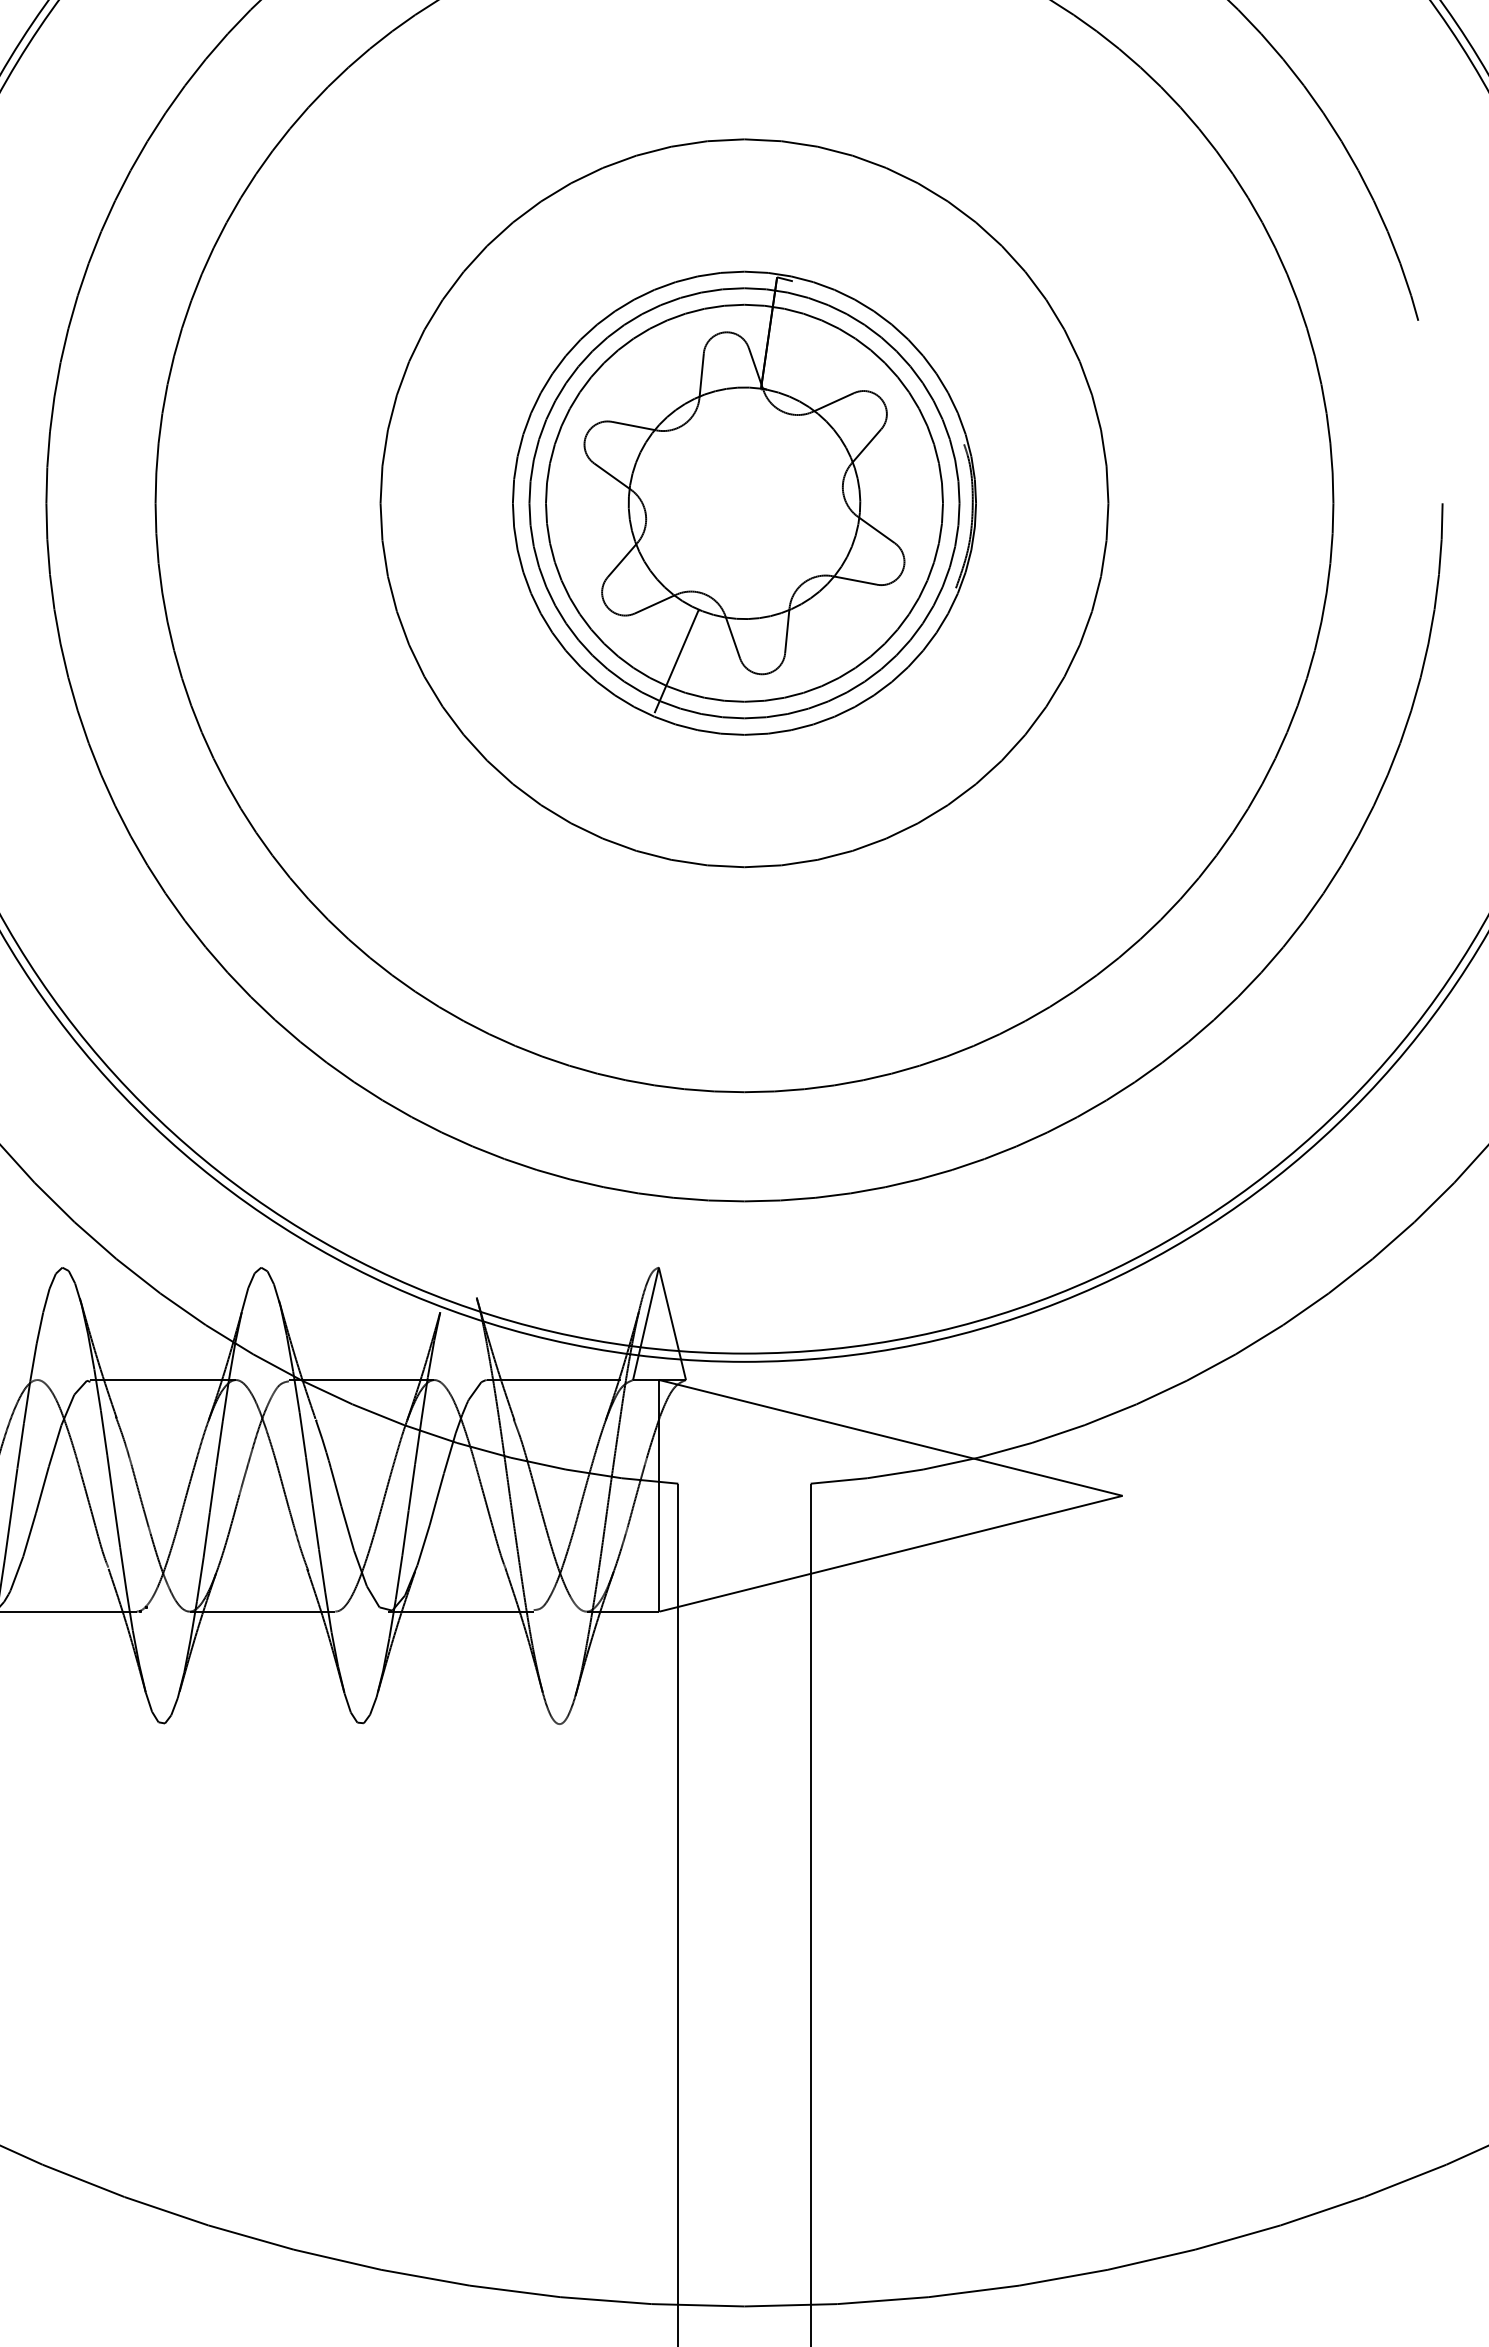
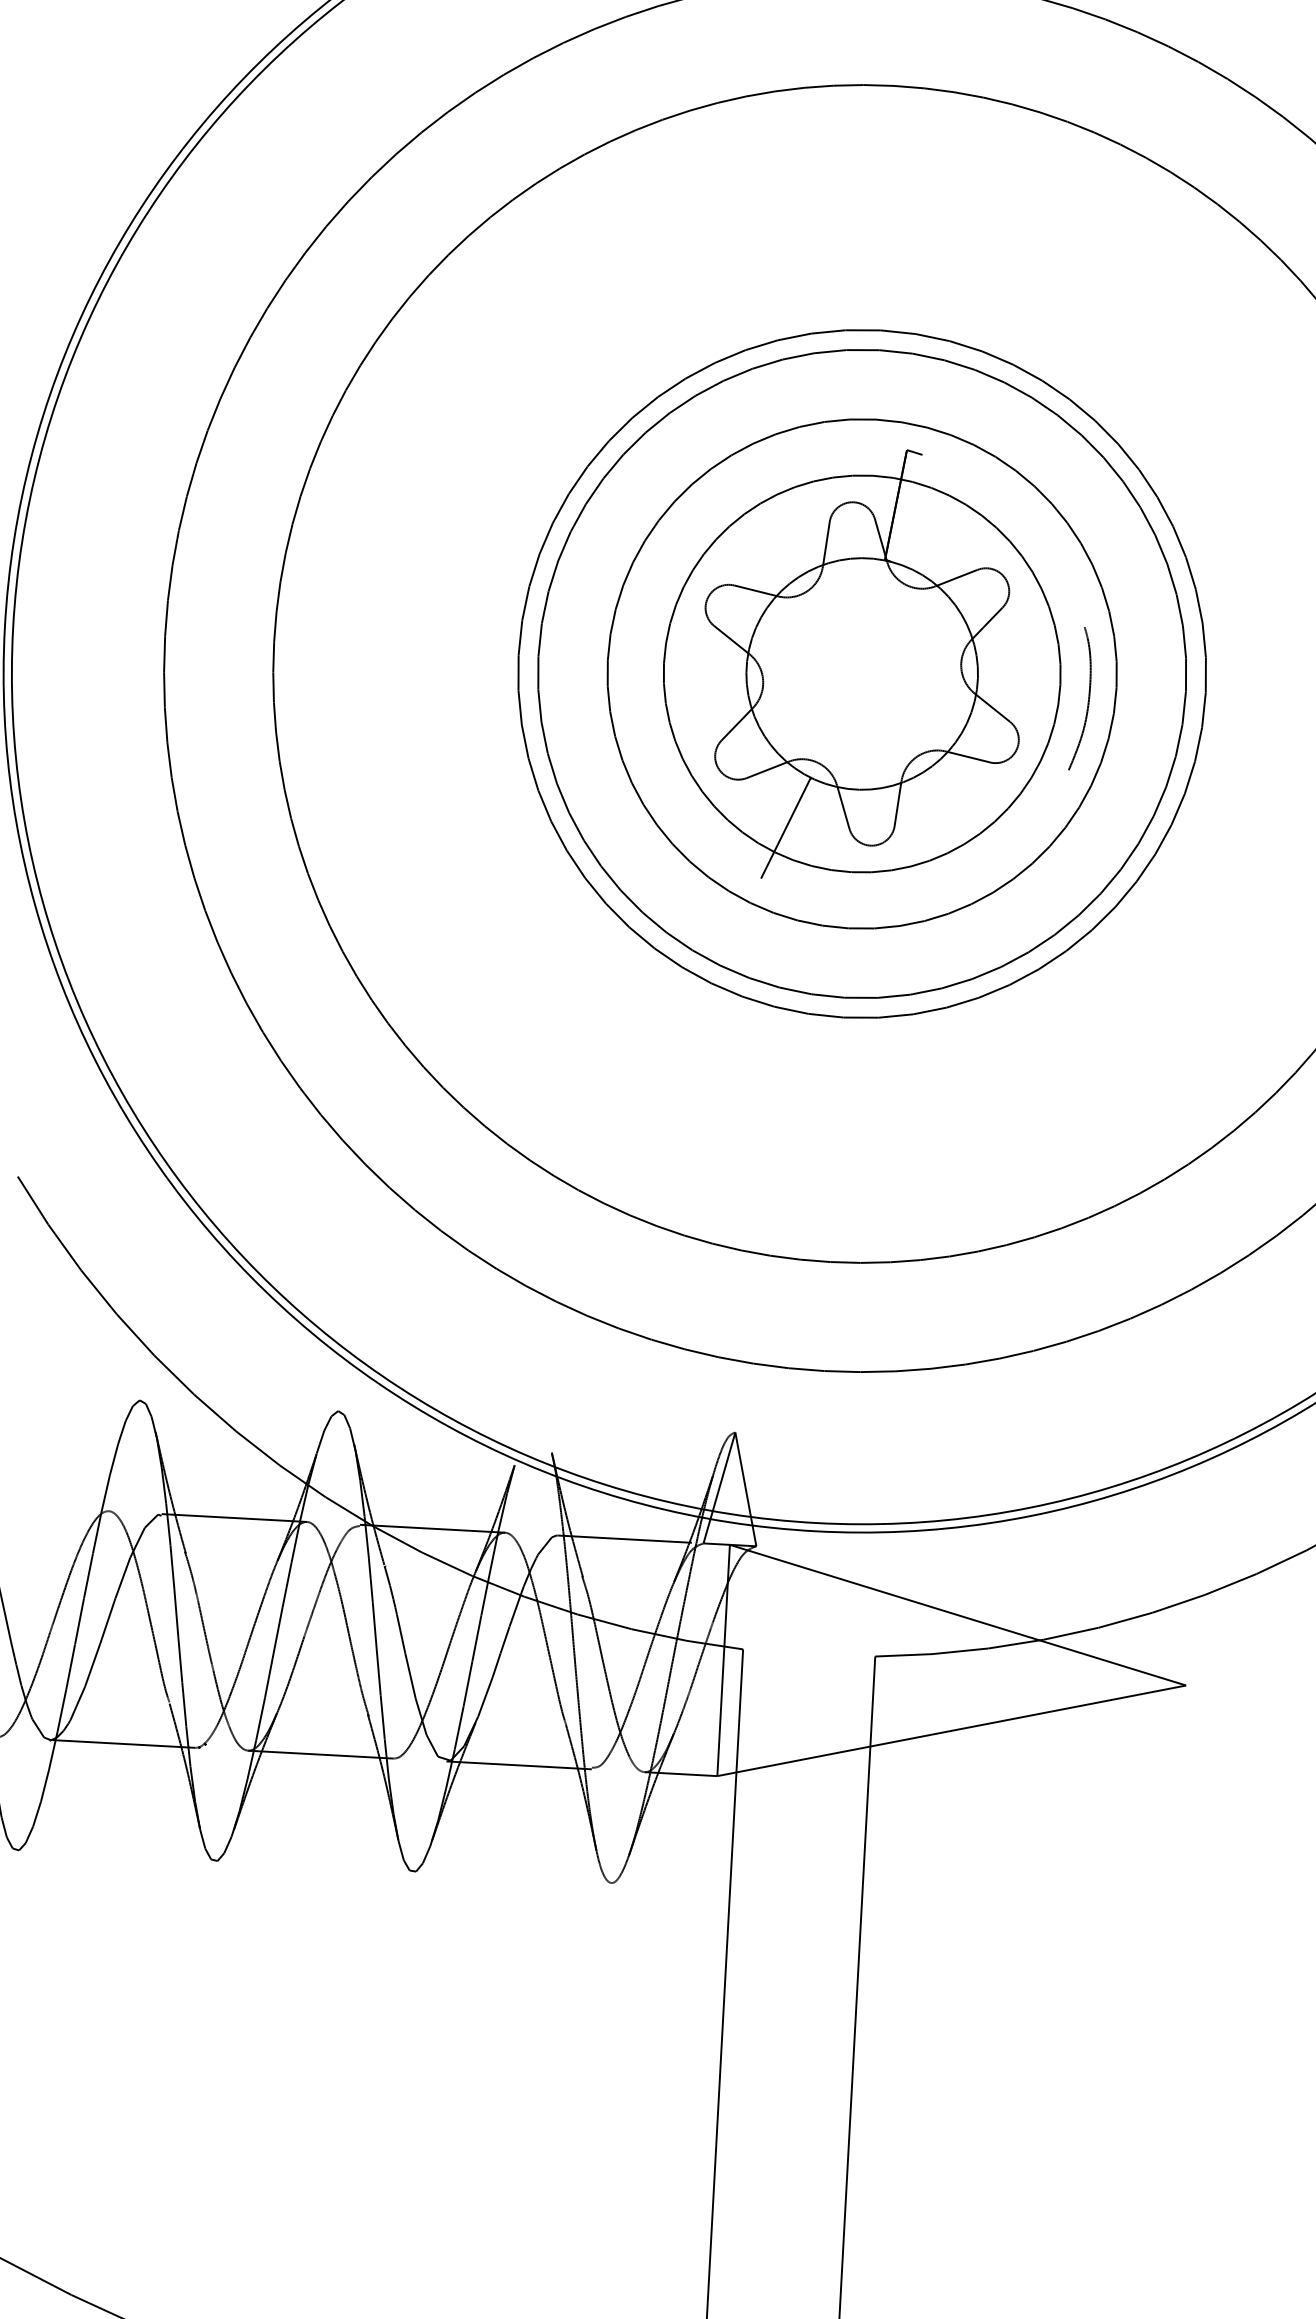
circle: (744, 502) -> (862, 673), size x1.4
circle: (744, 503) -> (862, 674), size x0.7
circle: (744, 503) -> (862, 674), size x1.6

